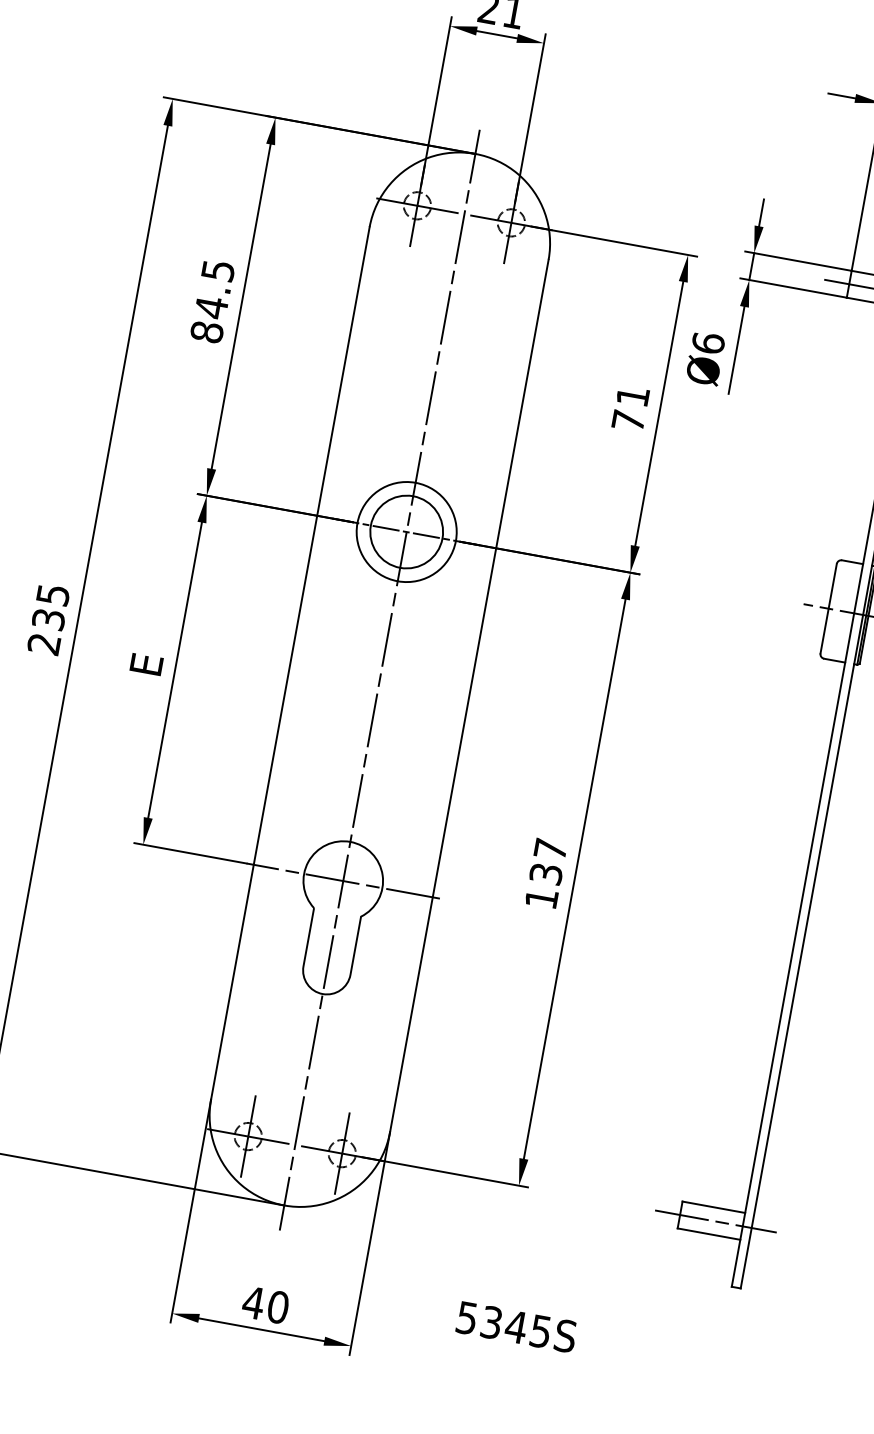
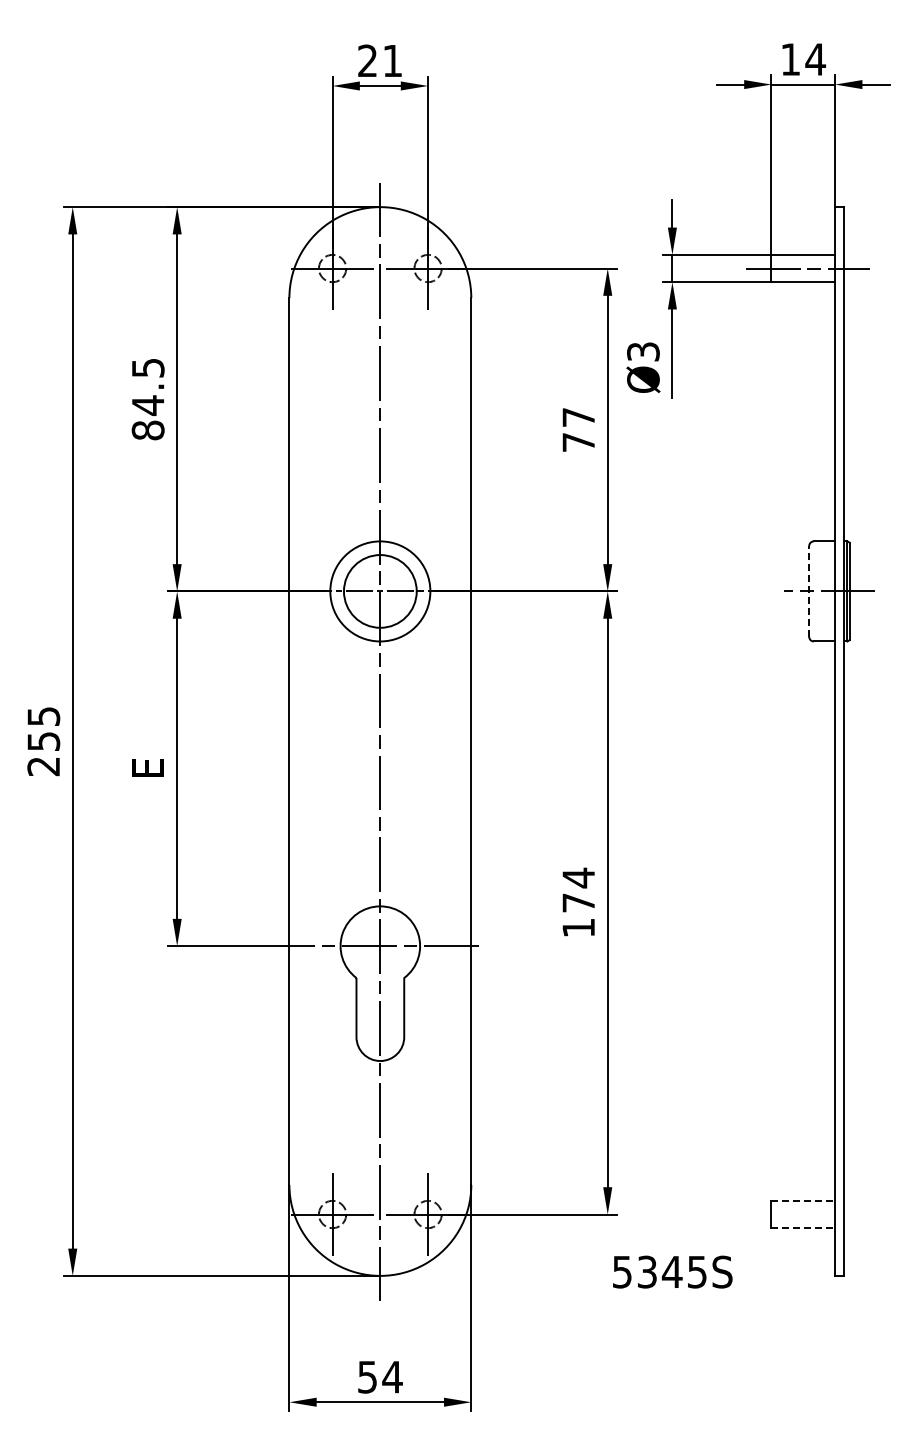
text: (708, 343) -> (643, 351), Ø6 -> Ø3
text: (632, 396) -> (578, 417), 71 -> 77
line: (829, 607) -> (809, 590), solid -> dashed
text: (48, 619) -> (43, 741), 235 -> 255
text: (548, 860) -> (578, 889), 137 -> 174
line: (714, 1206) -> (803, 1200), solid -> dashed
line: (715, 1221) -> (807, 1214), removed
line: (709, 1234) -> (803, 1228), solid -> dashed
text: (265, 1304) -> (379, 1376), 40 -> 54
text: (516, 1326) -> (672, 1271), moved

